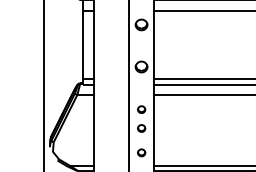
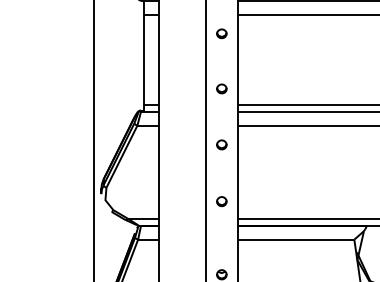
part: (141, 24) -> (221, 33), size x0.62
part: (141, 66) -> (221, 88), size x0.62
part: (141, 128) -> (221, 169), removed

